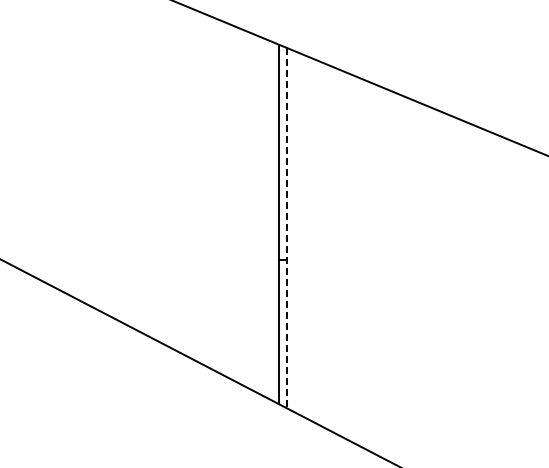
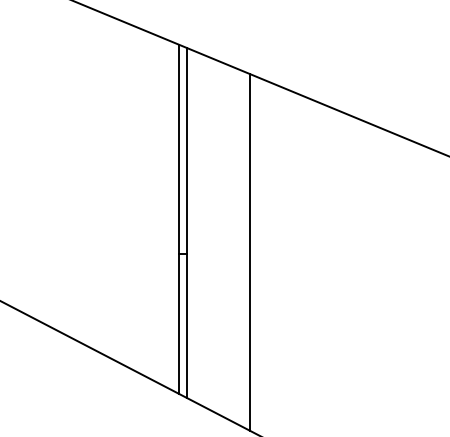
line: (287, 228) -> (187, 223), dashed -> solid
line: (351, 258) -> (249, 252), added

